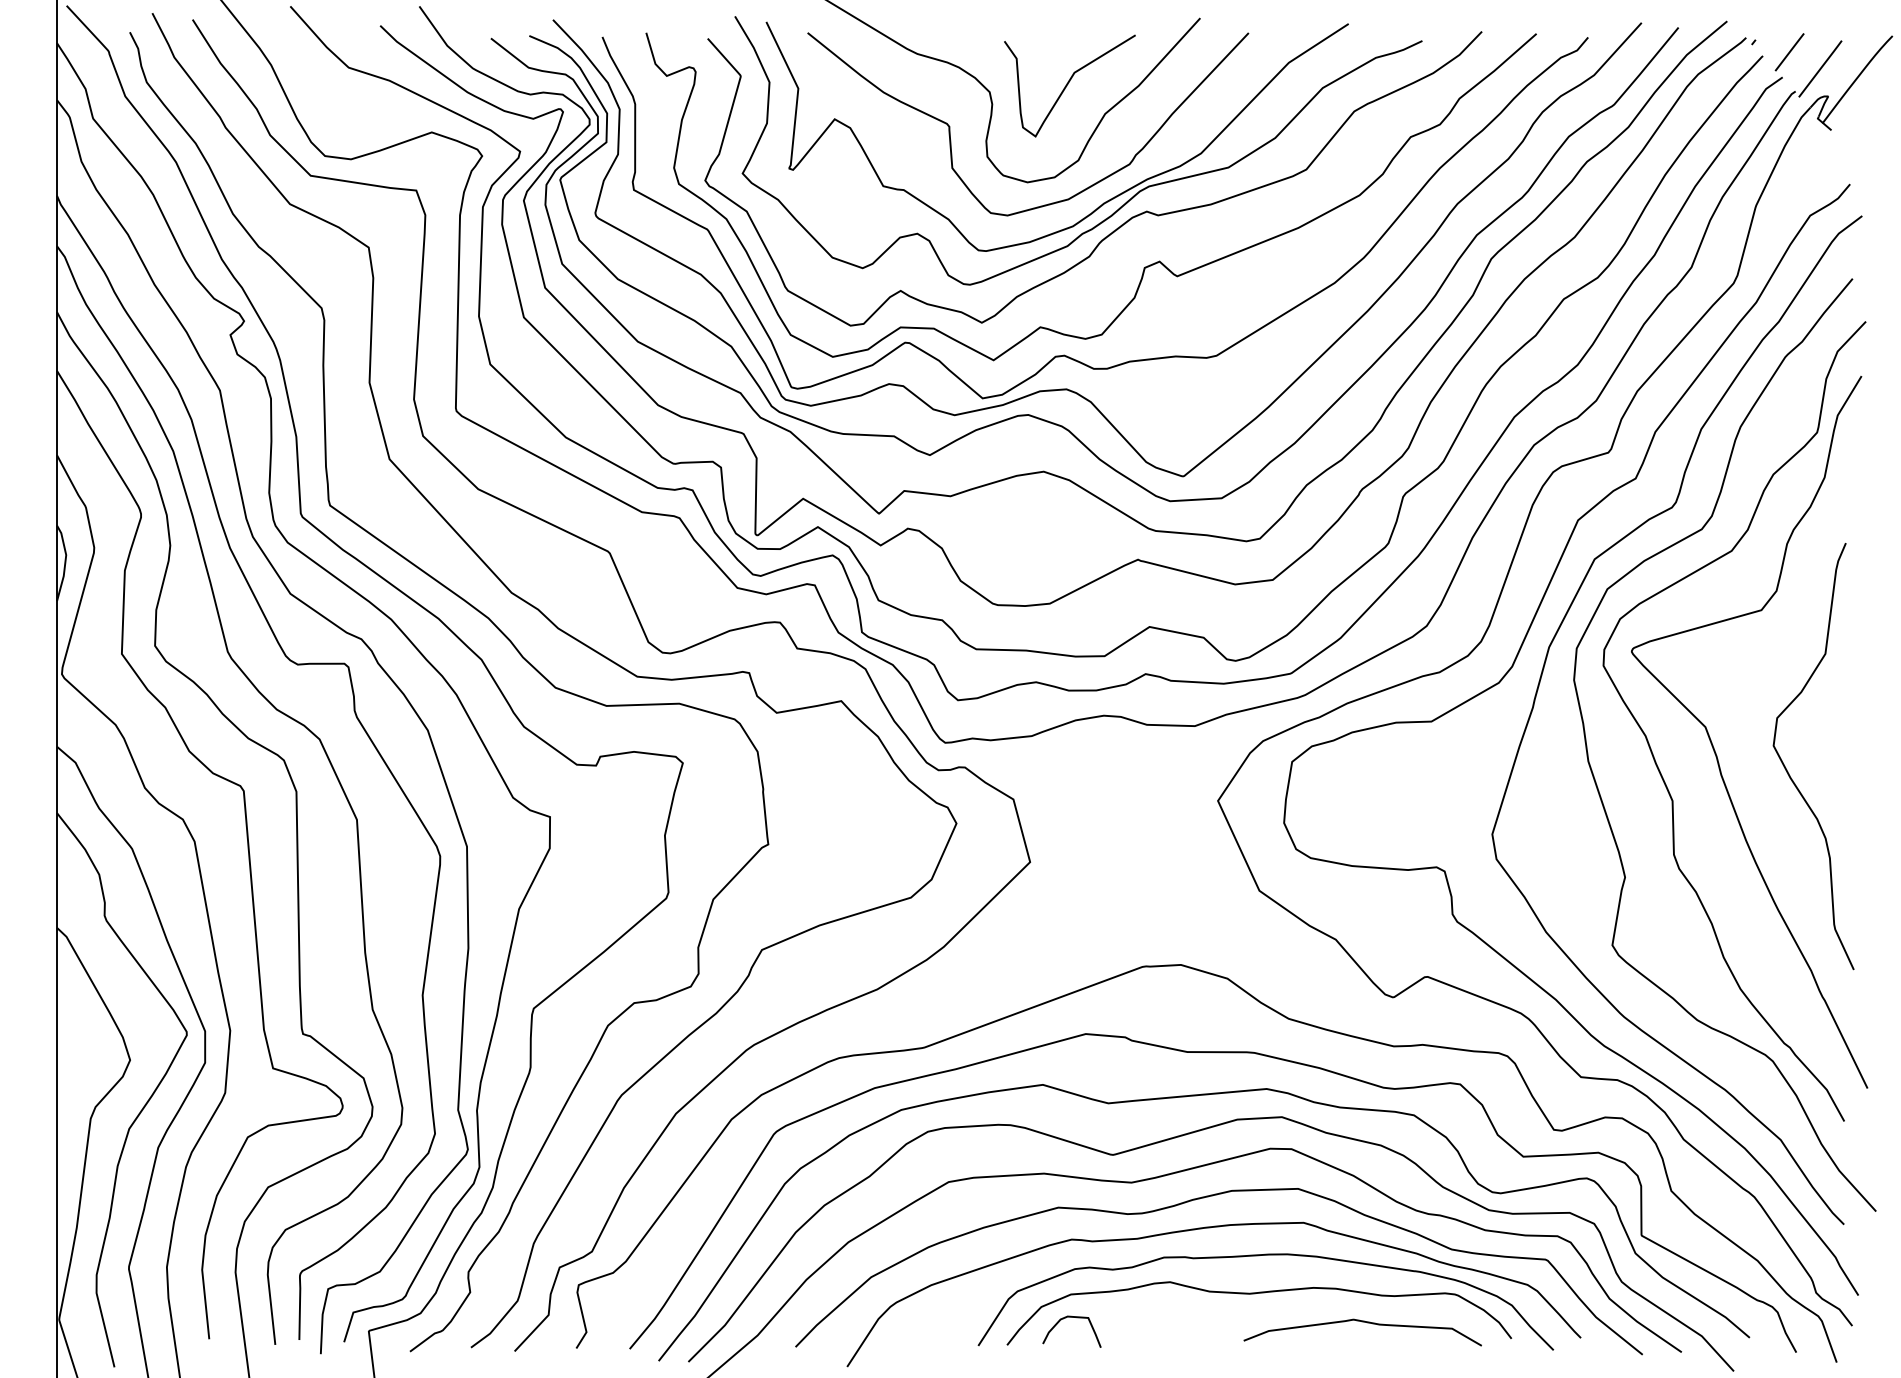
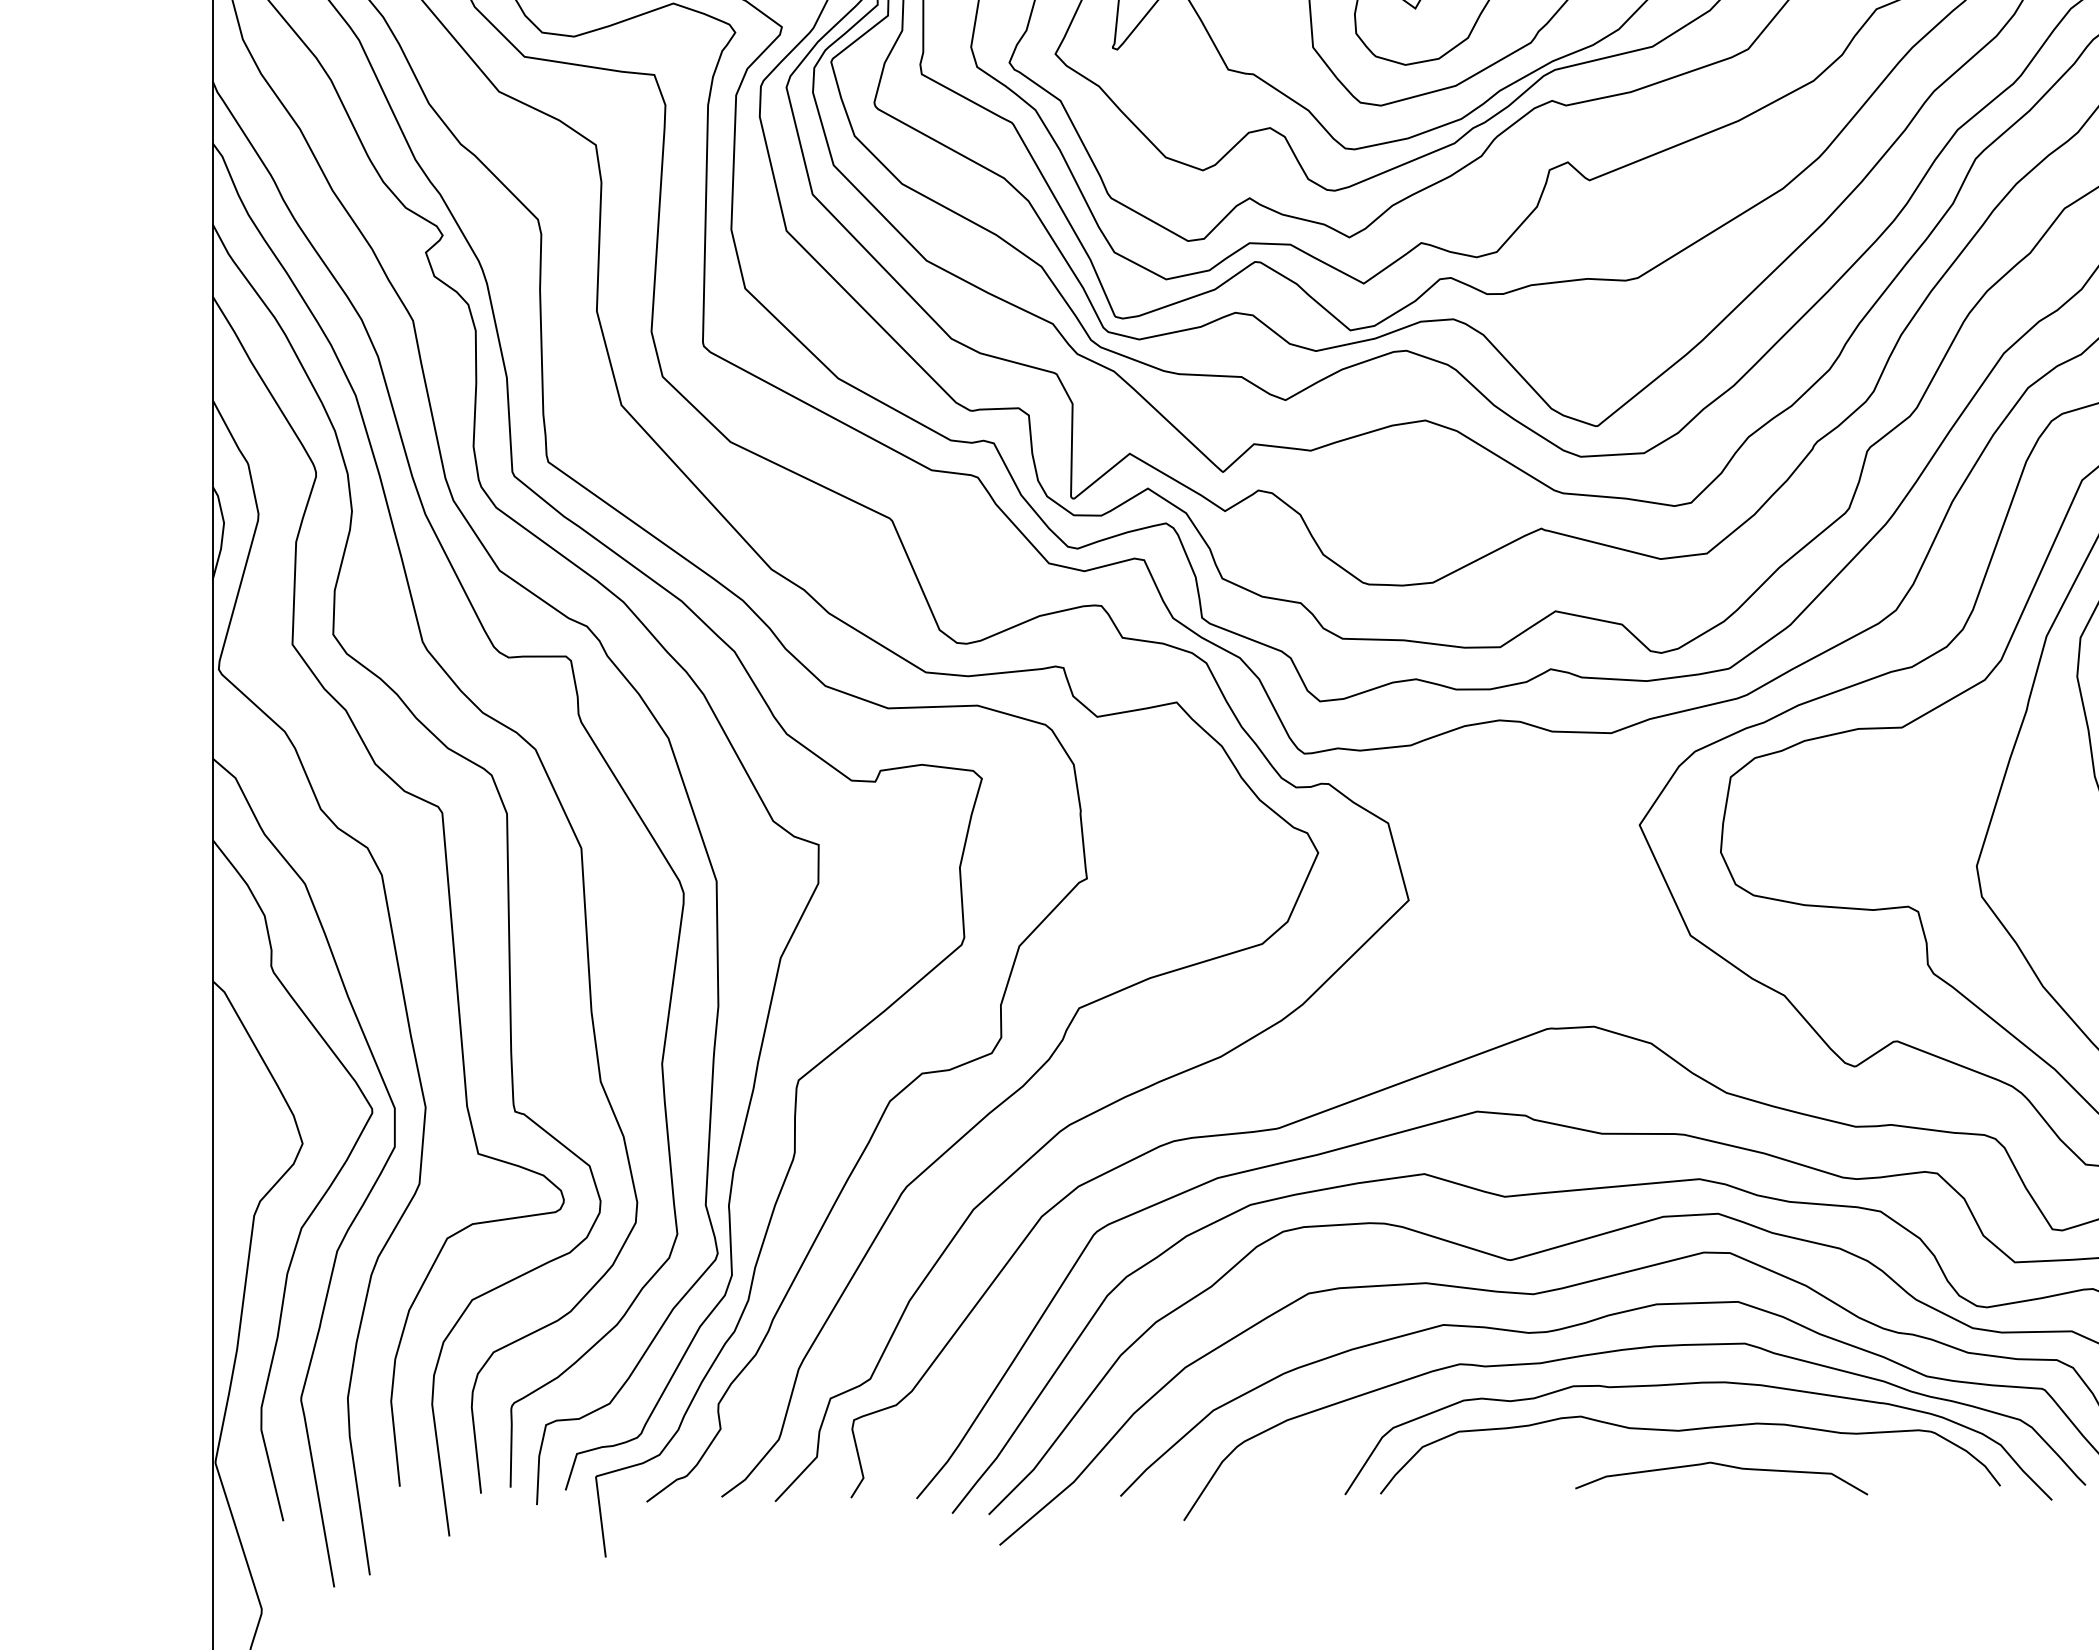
curve: (1076, 1318) -> (1465, 1461), removed
curve: (1362, 1322) -> (1721, 1466), moved

